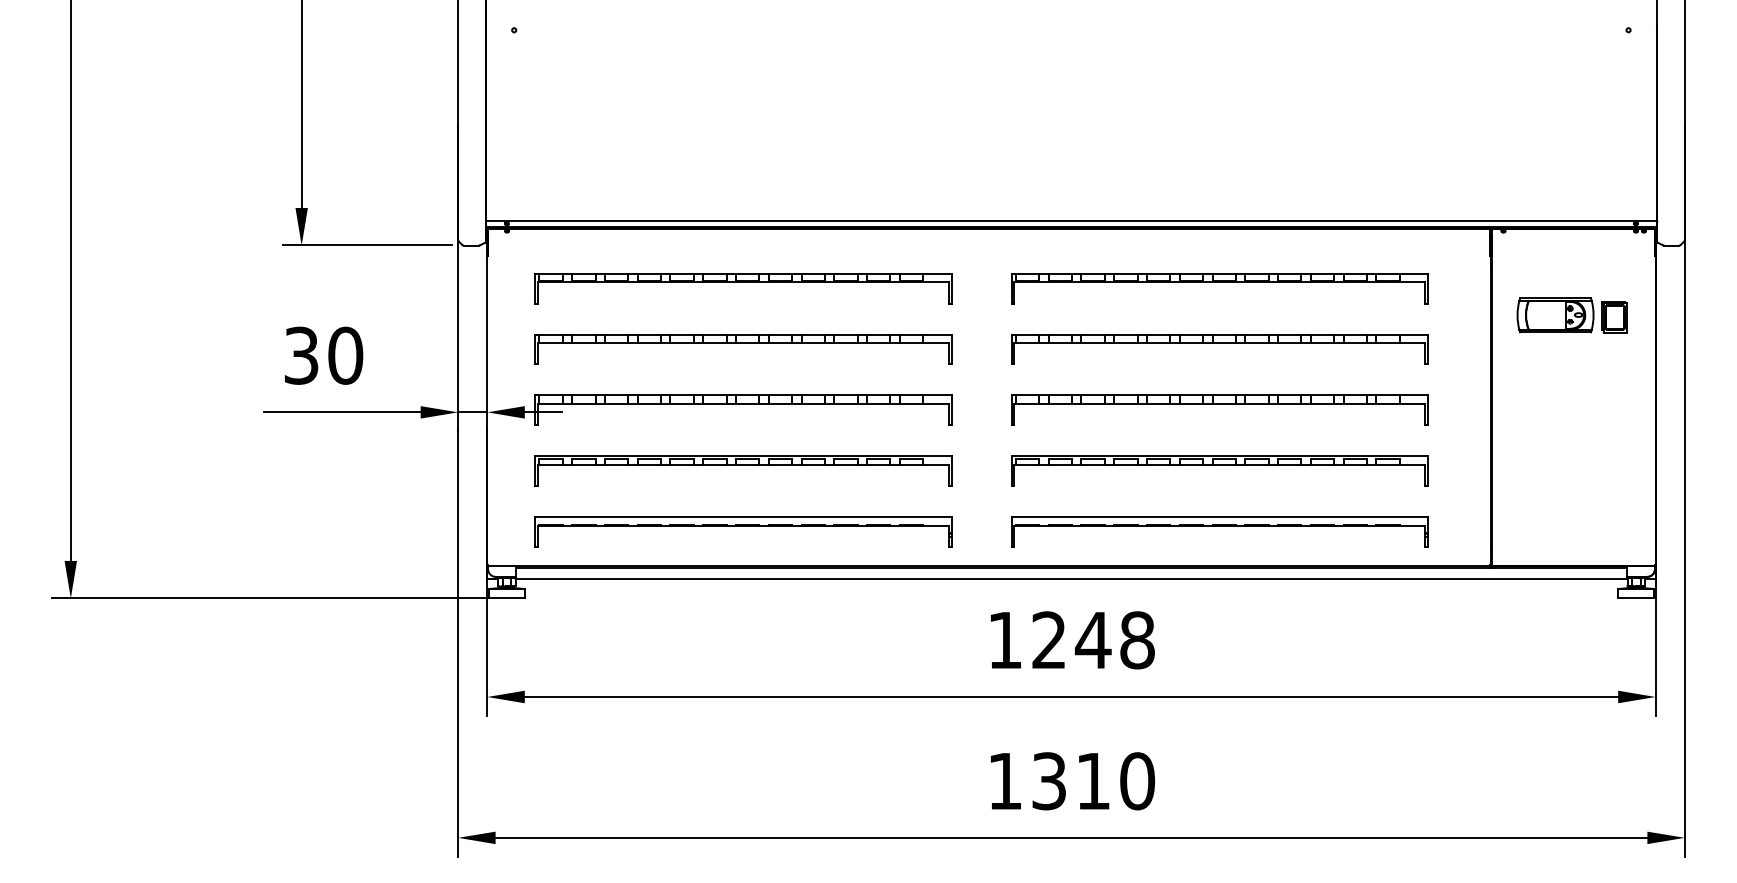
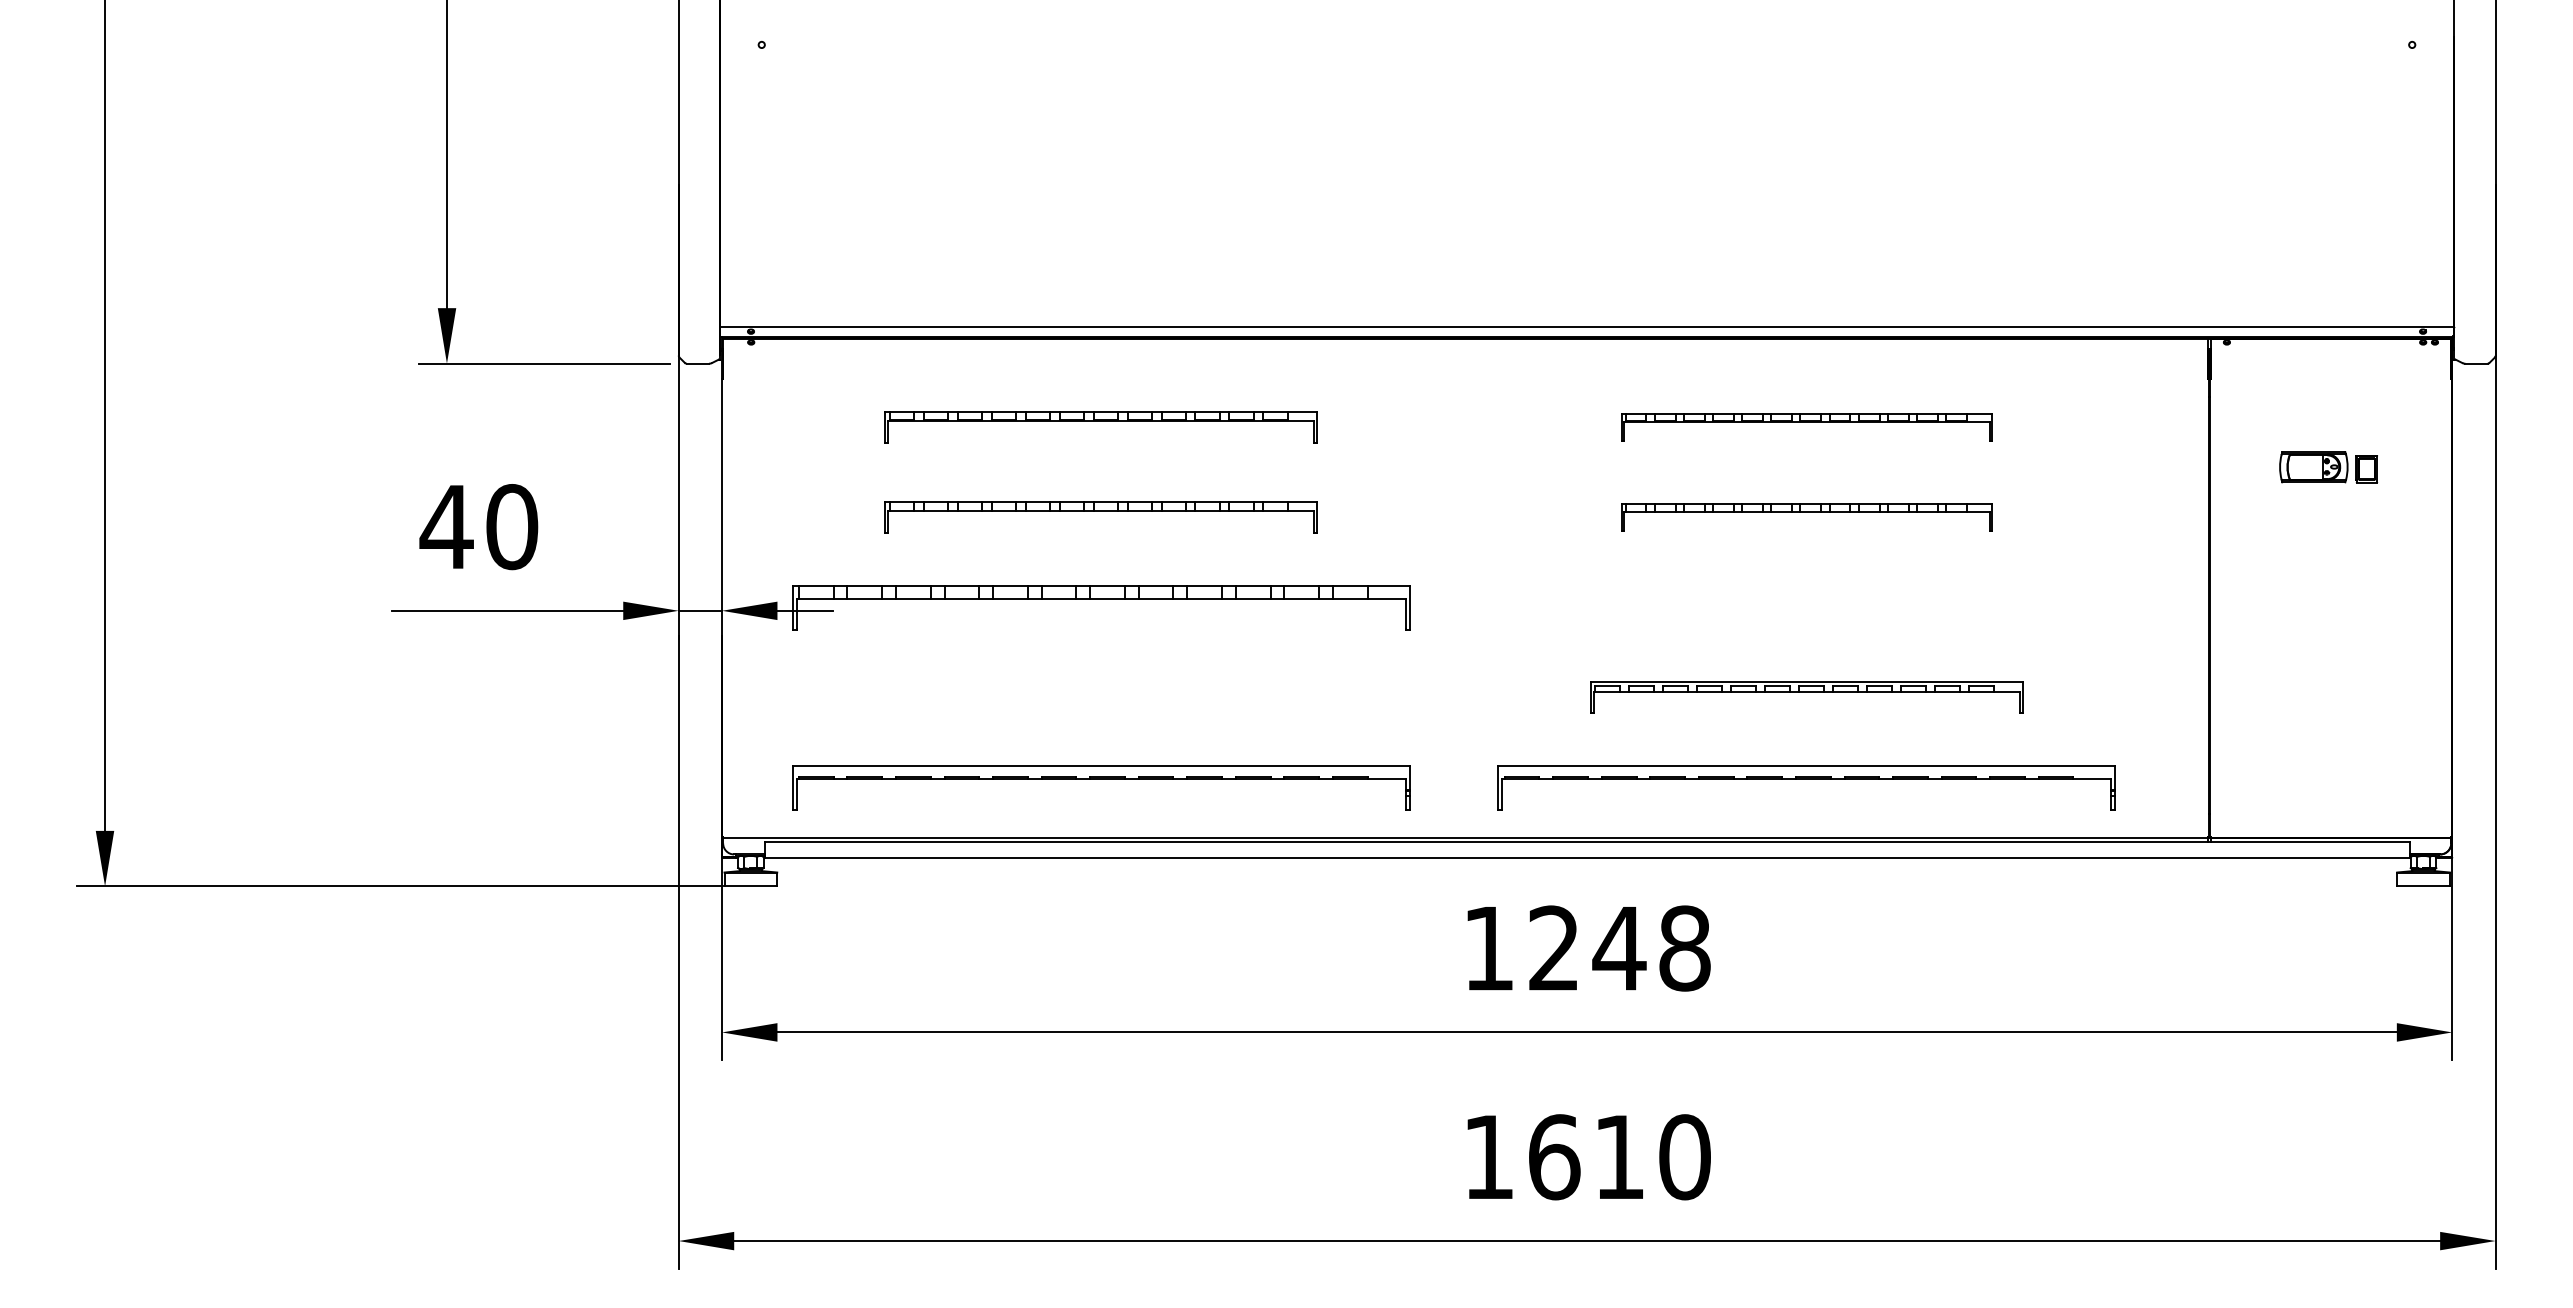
part: (743, 288) -> (1101, 427), size x0.7
part: (1219, 288) -> (1806, 427), size x0.6
part: (1571, 315) -> (2327, 467), size x0.6
part: (743, 349) -> (1101, 517), size x0.7
part: (1219, 349) -> (1806, 517), size x0.6
text: (301, 355) -> (446, 526), 30 -> 40
part: (1219, 409) -> (1806, 606), removed
part: (743, 470) -> (1101, 696), removed
part: (1219, 470) -> (1806, 696), size x0.7
text: (1049, 781) -> (1554, 1157), 1310 -> 1610

